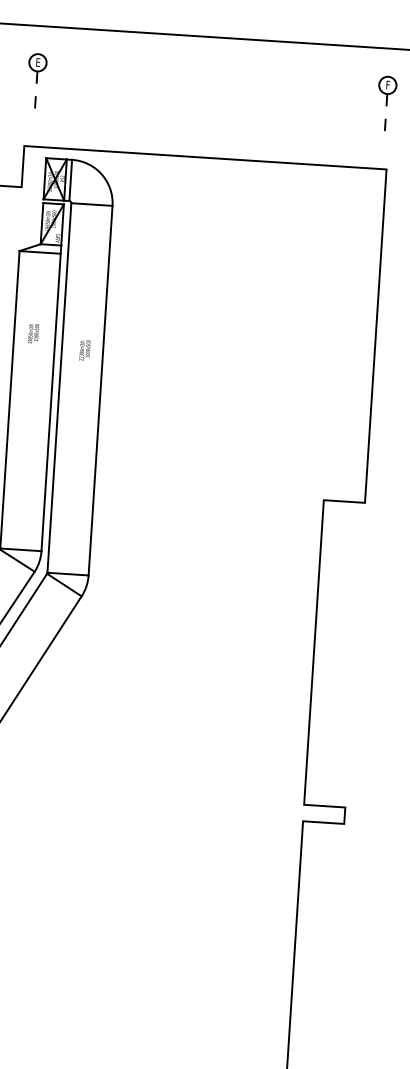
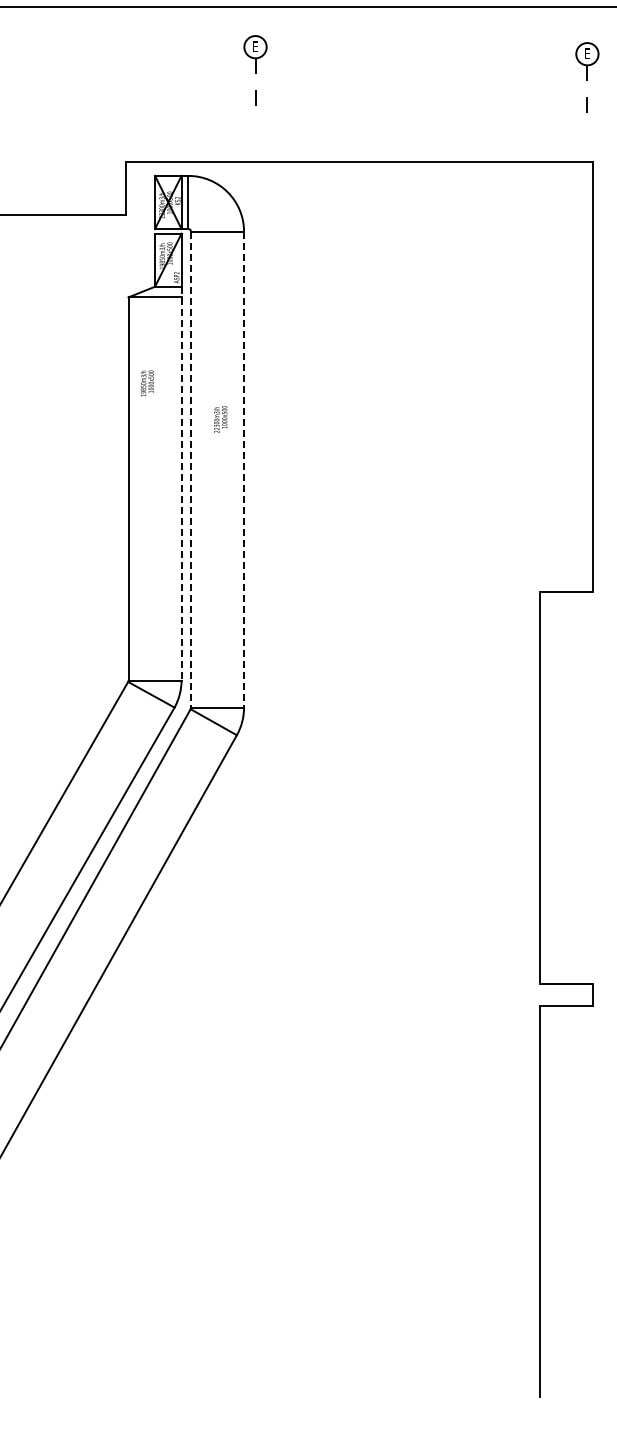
part: (36, 80) -> (255, 70), moved
text: (387, 84) -> (587, 53), F -> E
text: (32, 333) -> (146, 383), moved
line: (59, 388) -> (191, 470), solid -> dashed
line: (100, 391) -> (244, 470), solid -> dashed
line: (51, 398) -> (181, 483), solid -> dashed

